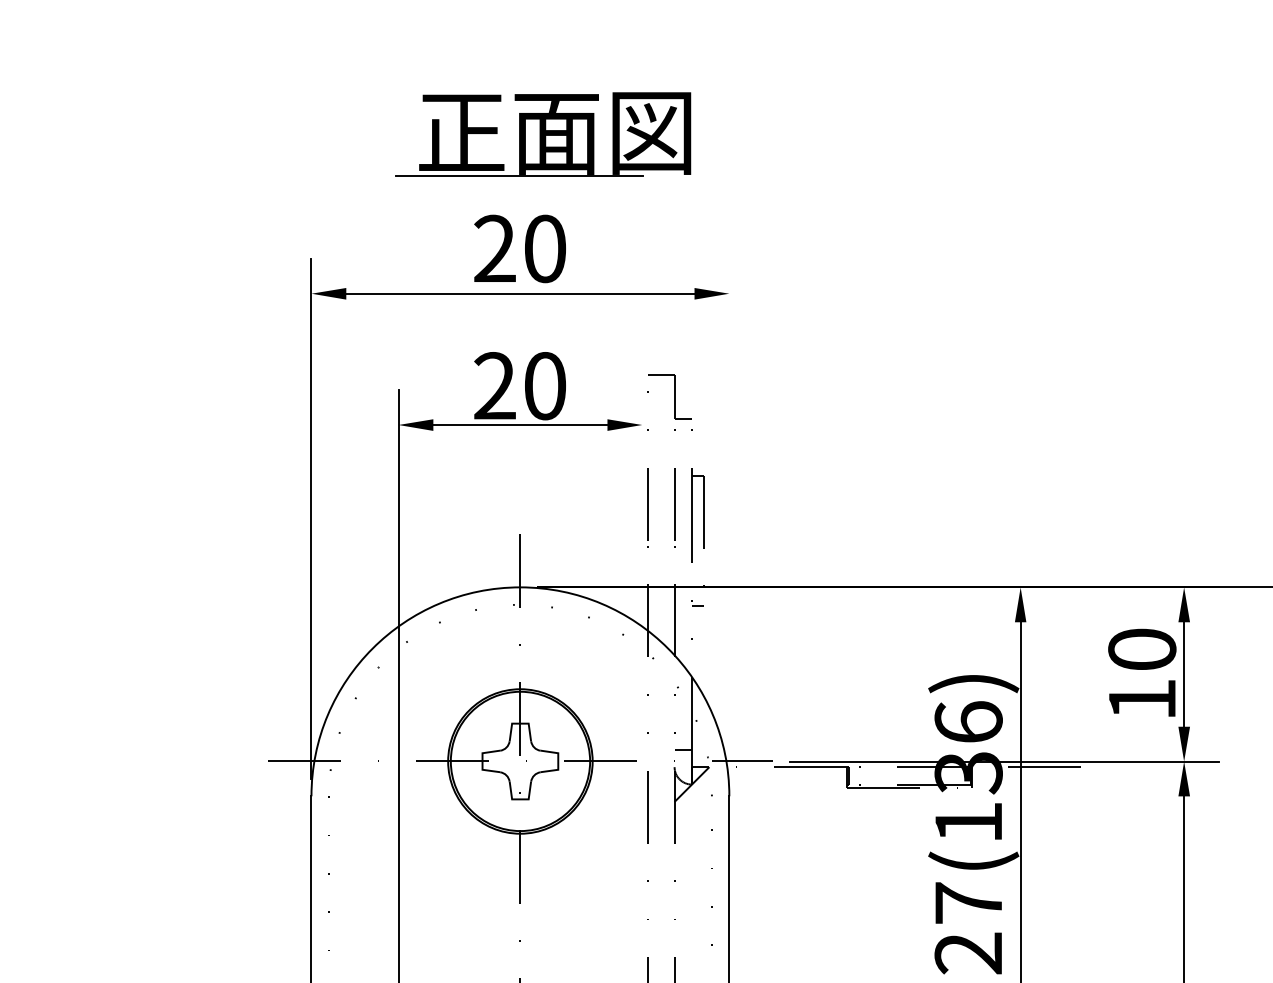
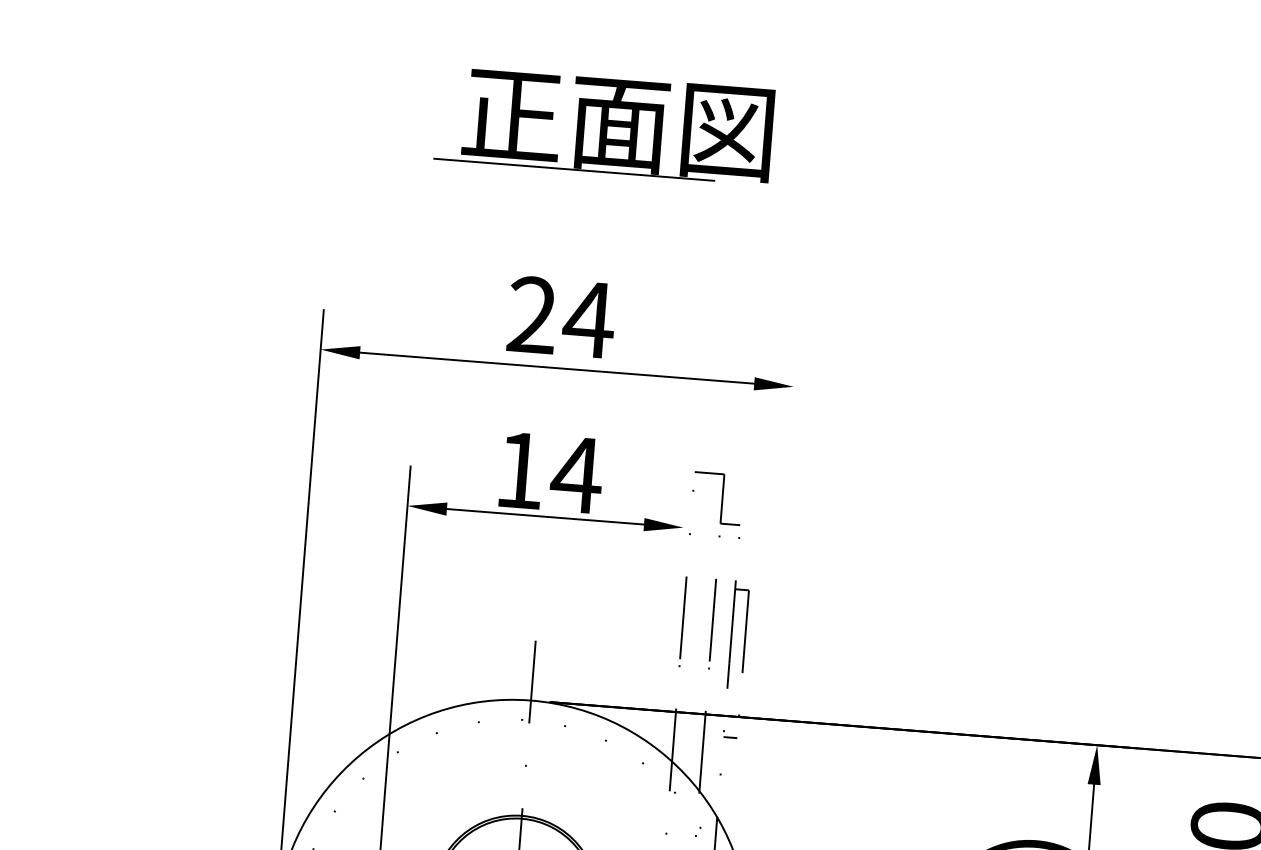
part: (543, 134) -> (604, 124), moved
text: (544, 248) -> (588, 319), 20 -> 24
text: (520, 386) -> (549, 473), 20 -> 14

